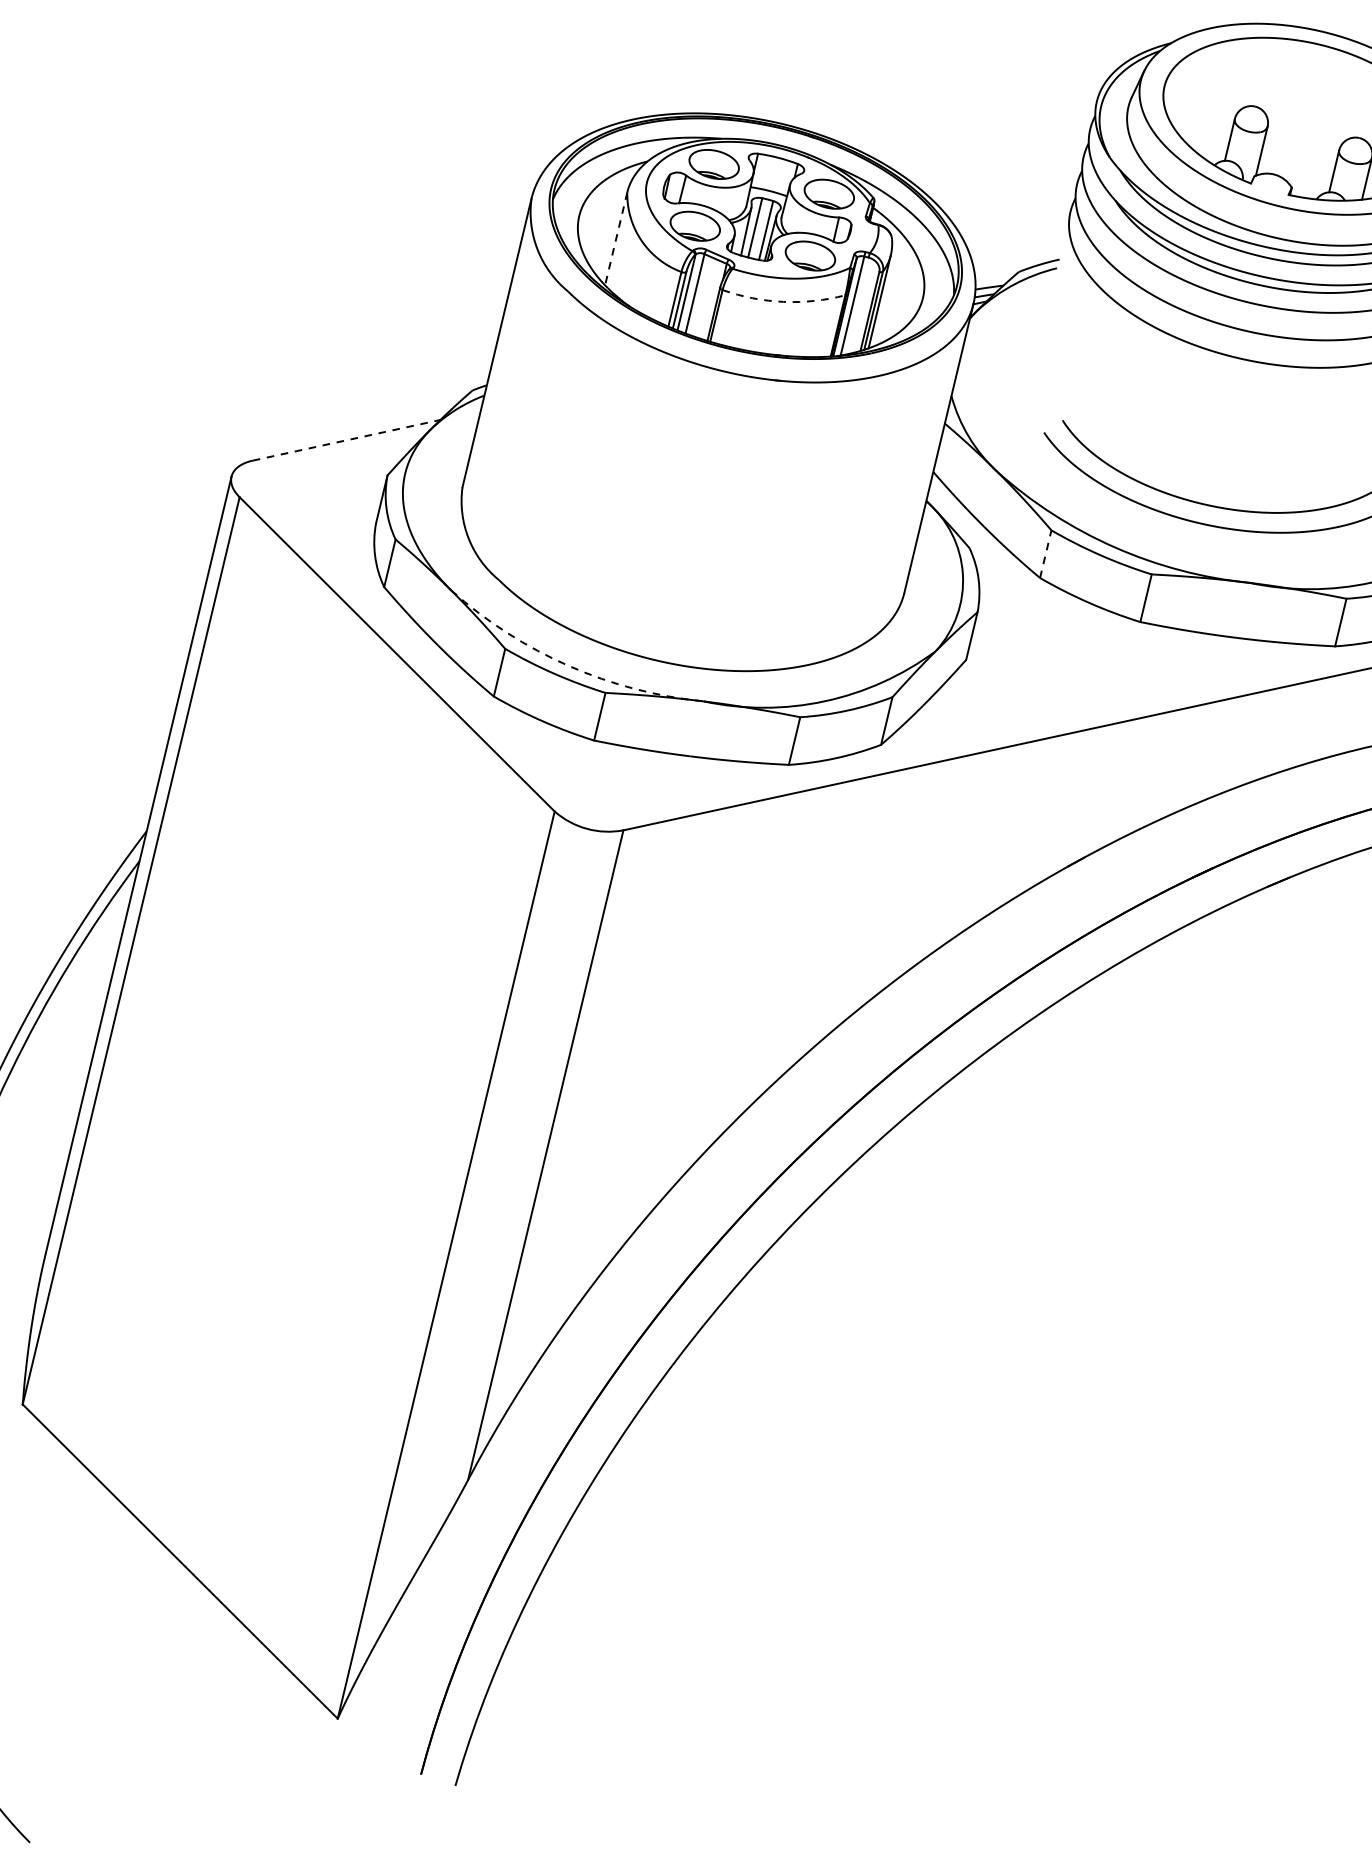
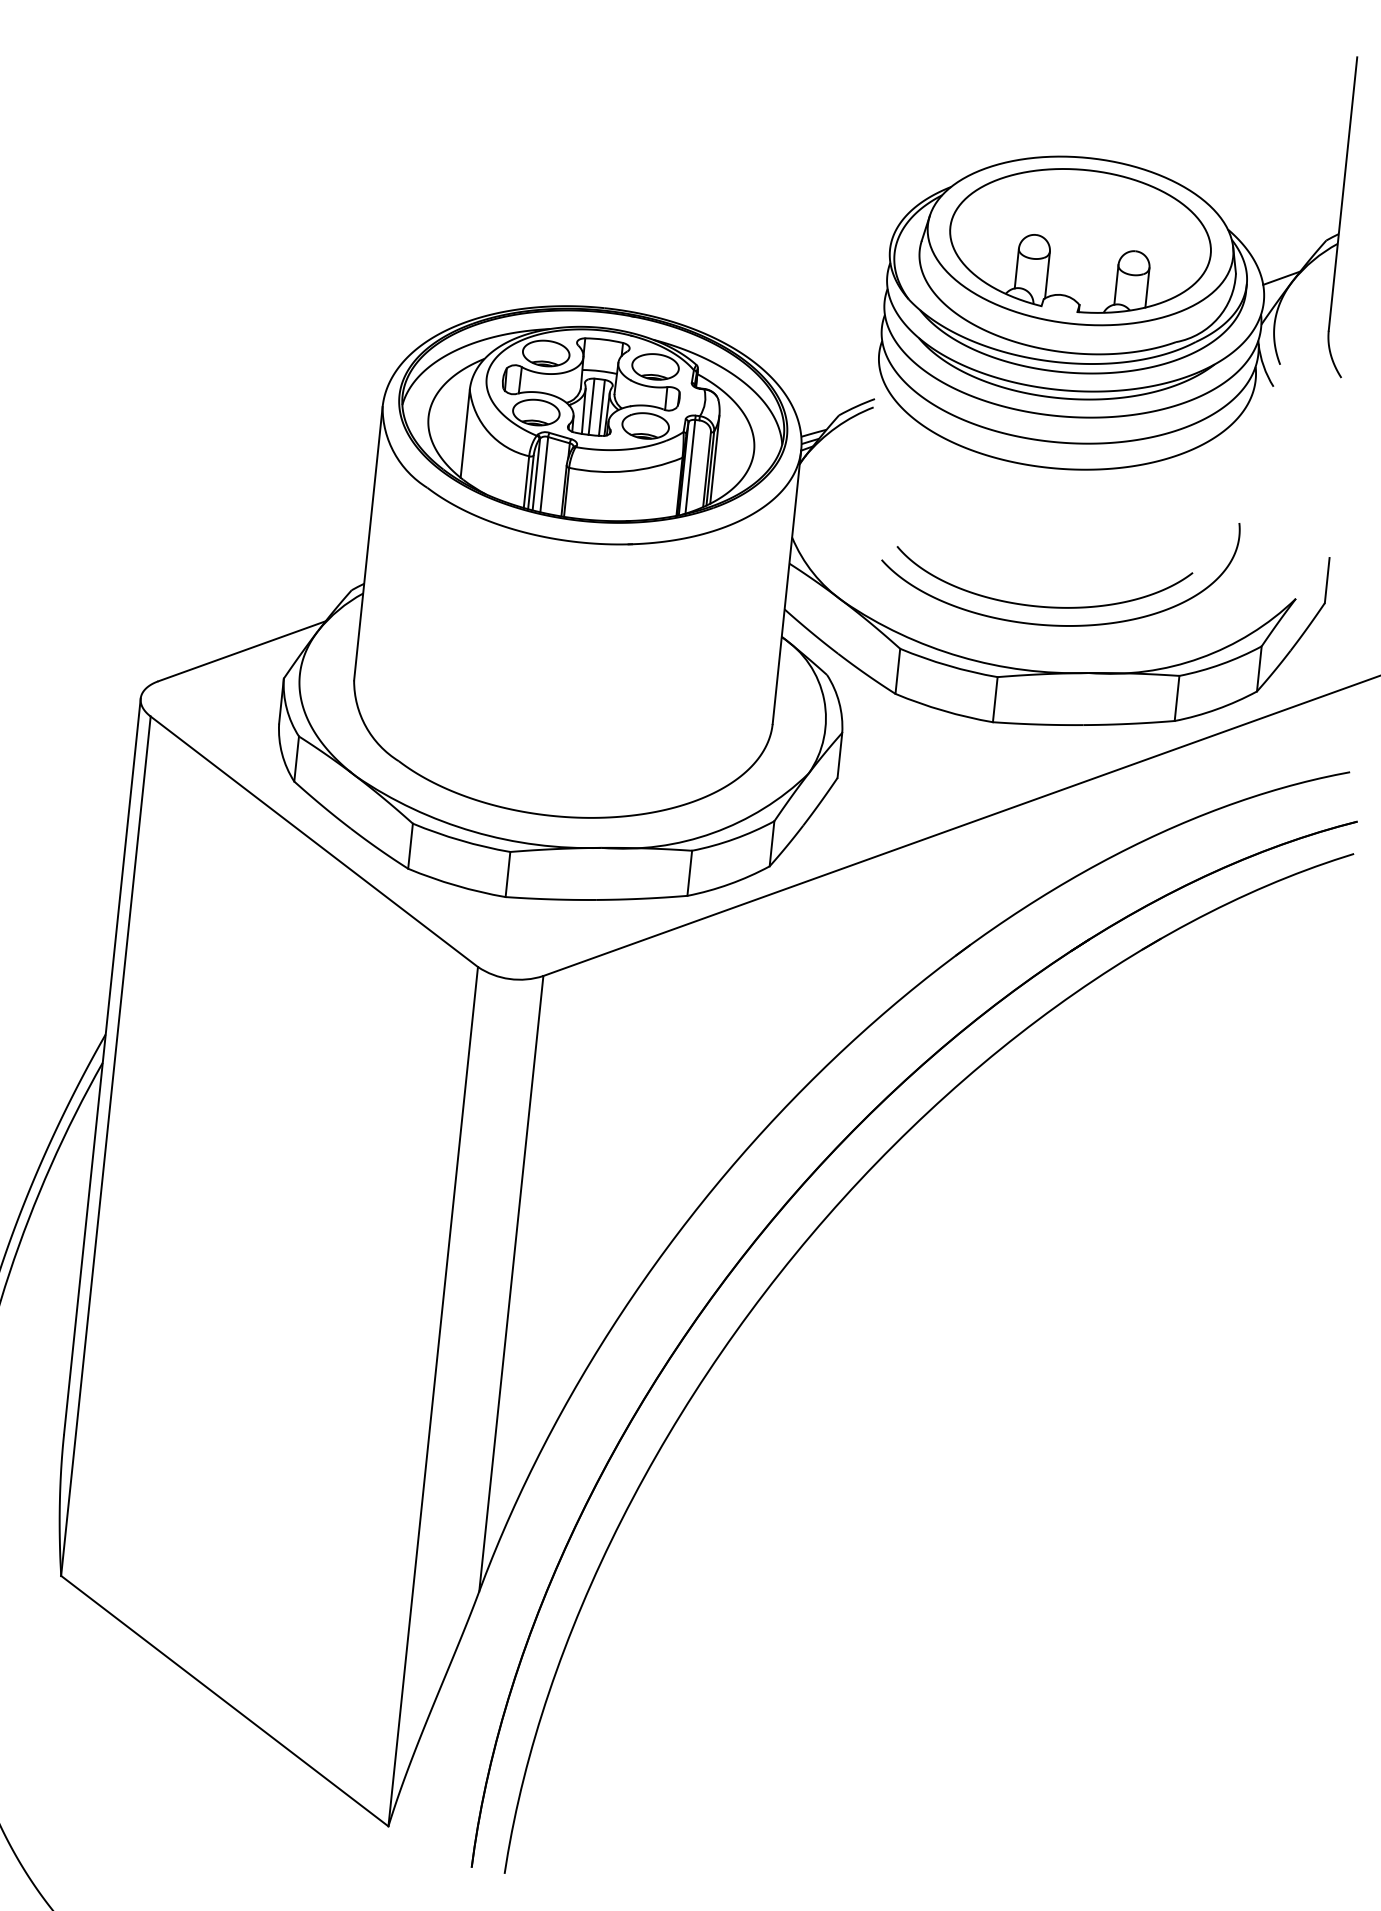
line: (616, 239) -> (465, 434), dashed -> solid
arc: (783, 302) -> (626, 471), dashed -> solid
line: (347, 440) -> (242, 651), dashed -> solid
line: (1045, 554) -> (897, 671), dashed -> solid
arc: (568, 665) -> (473, 831), dashed -> solid

